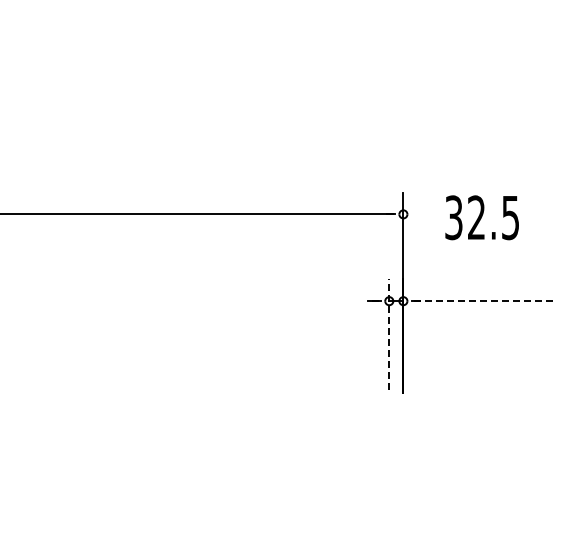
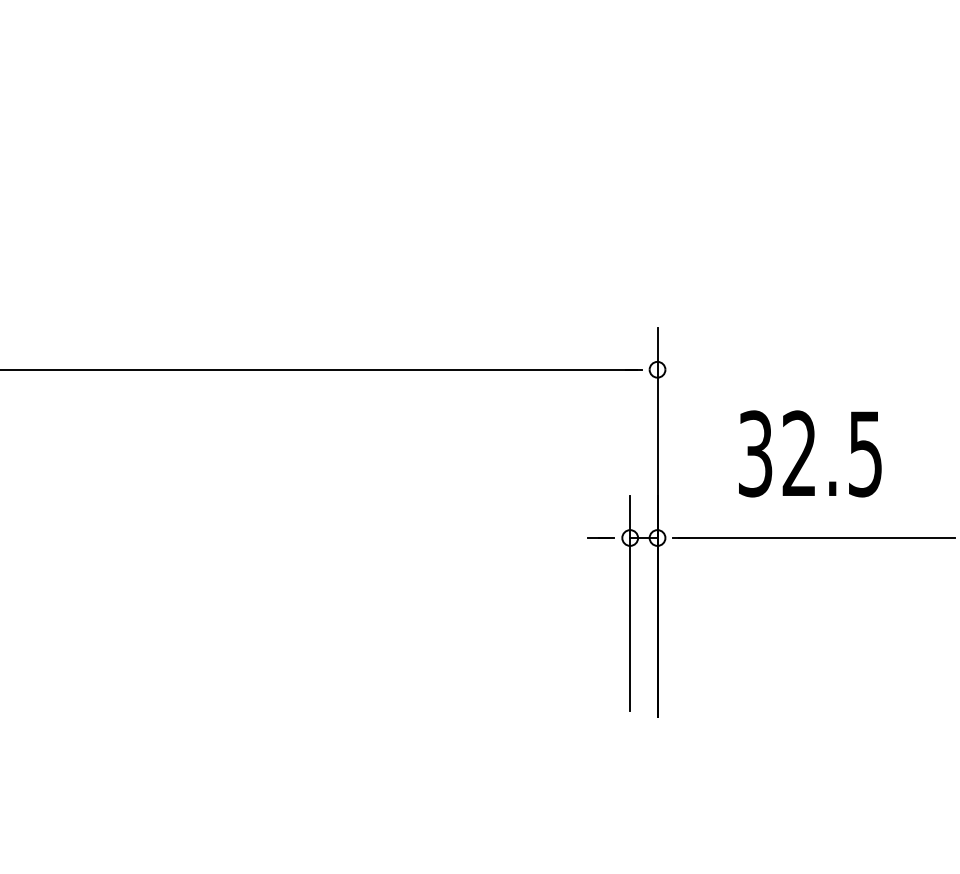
text: (481, 217) -> (808, 453), moved
line: (485, 301) -> (816, 538), dashed -> solid
line: (389, 334) -> (630, 602), dashed -> solid

